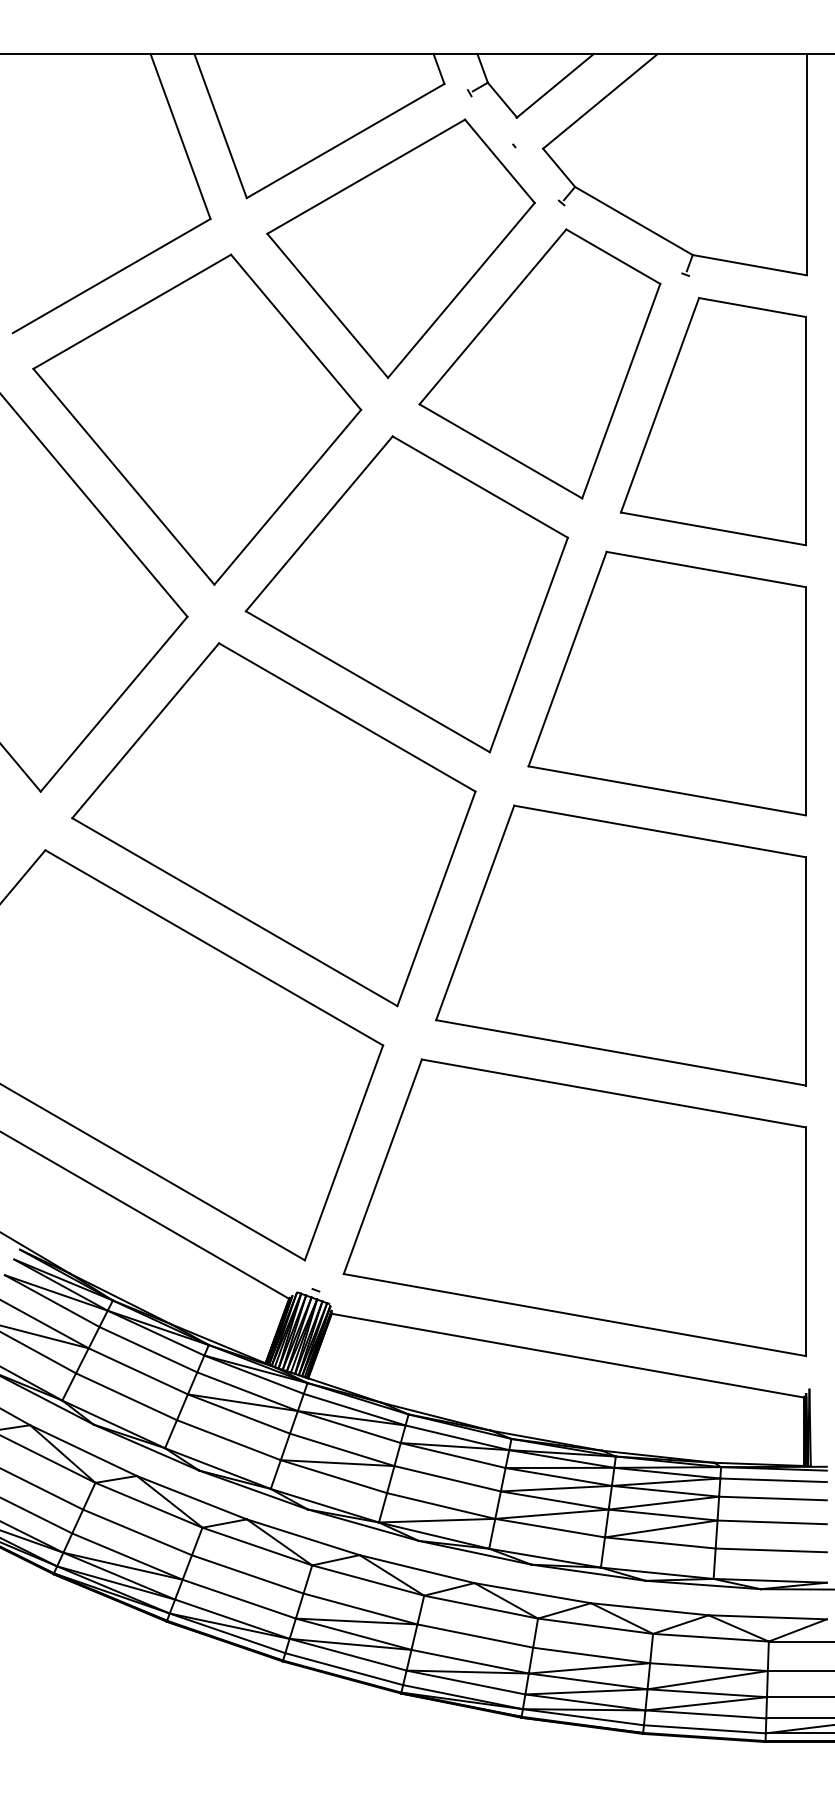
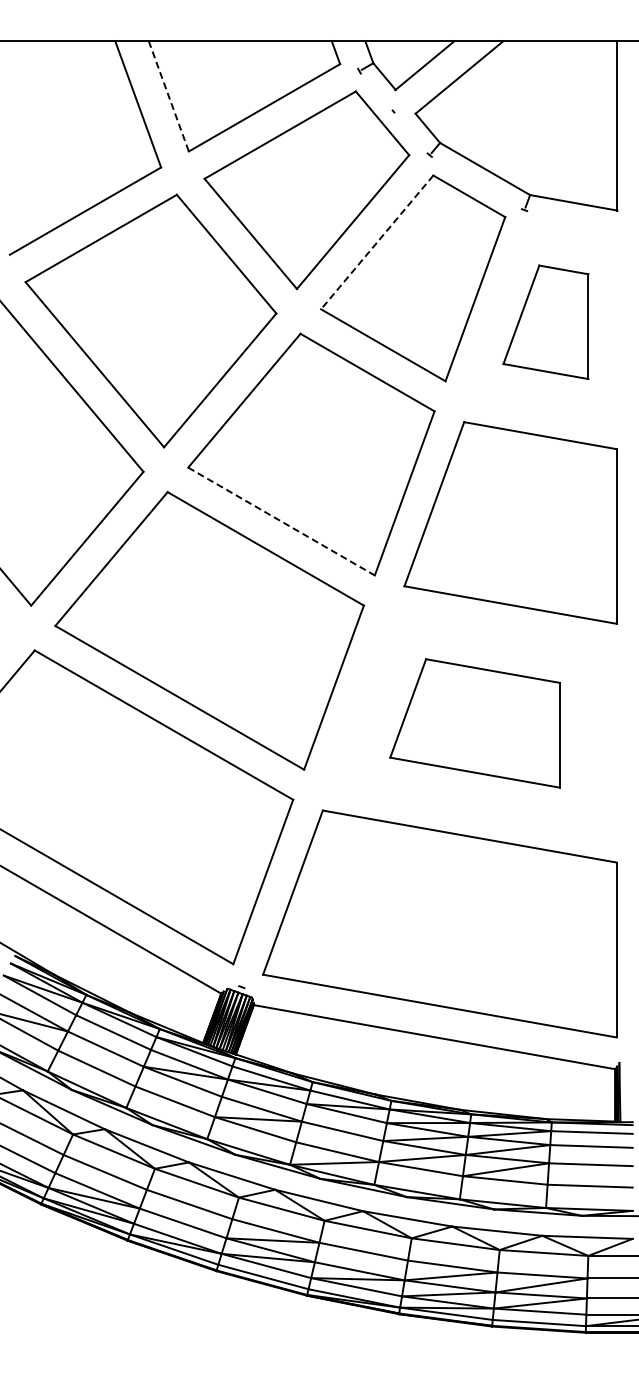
line: (220, 126) -> (168, 96), solid -> dashed
line: (491, 317) -> (376, 242), solid -> dashed
part: (712, 420) -> (545, 321), size x0.6
line: (367, 681) -> (281, 521), solid -> dashed
part: (620, 945) -> (474, 723), size x0.6

